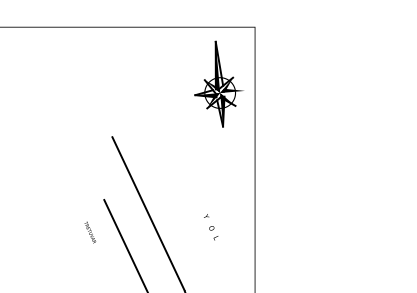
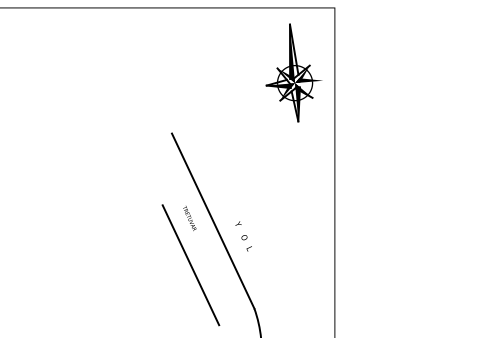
text: (210, 227) -> (243, 236), moved
text: (90, 232) -> (189, 218), moved

